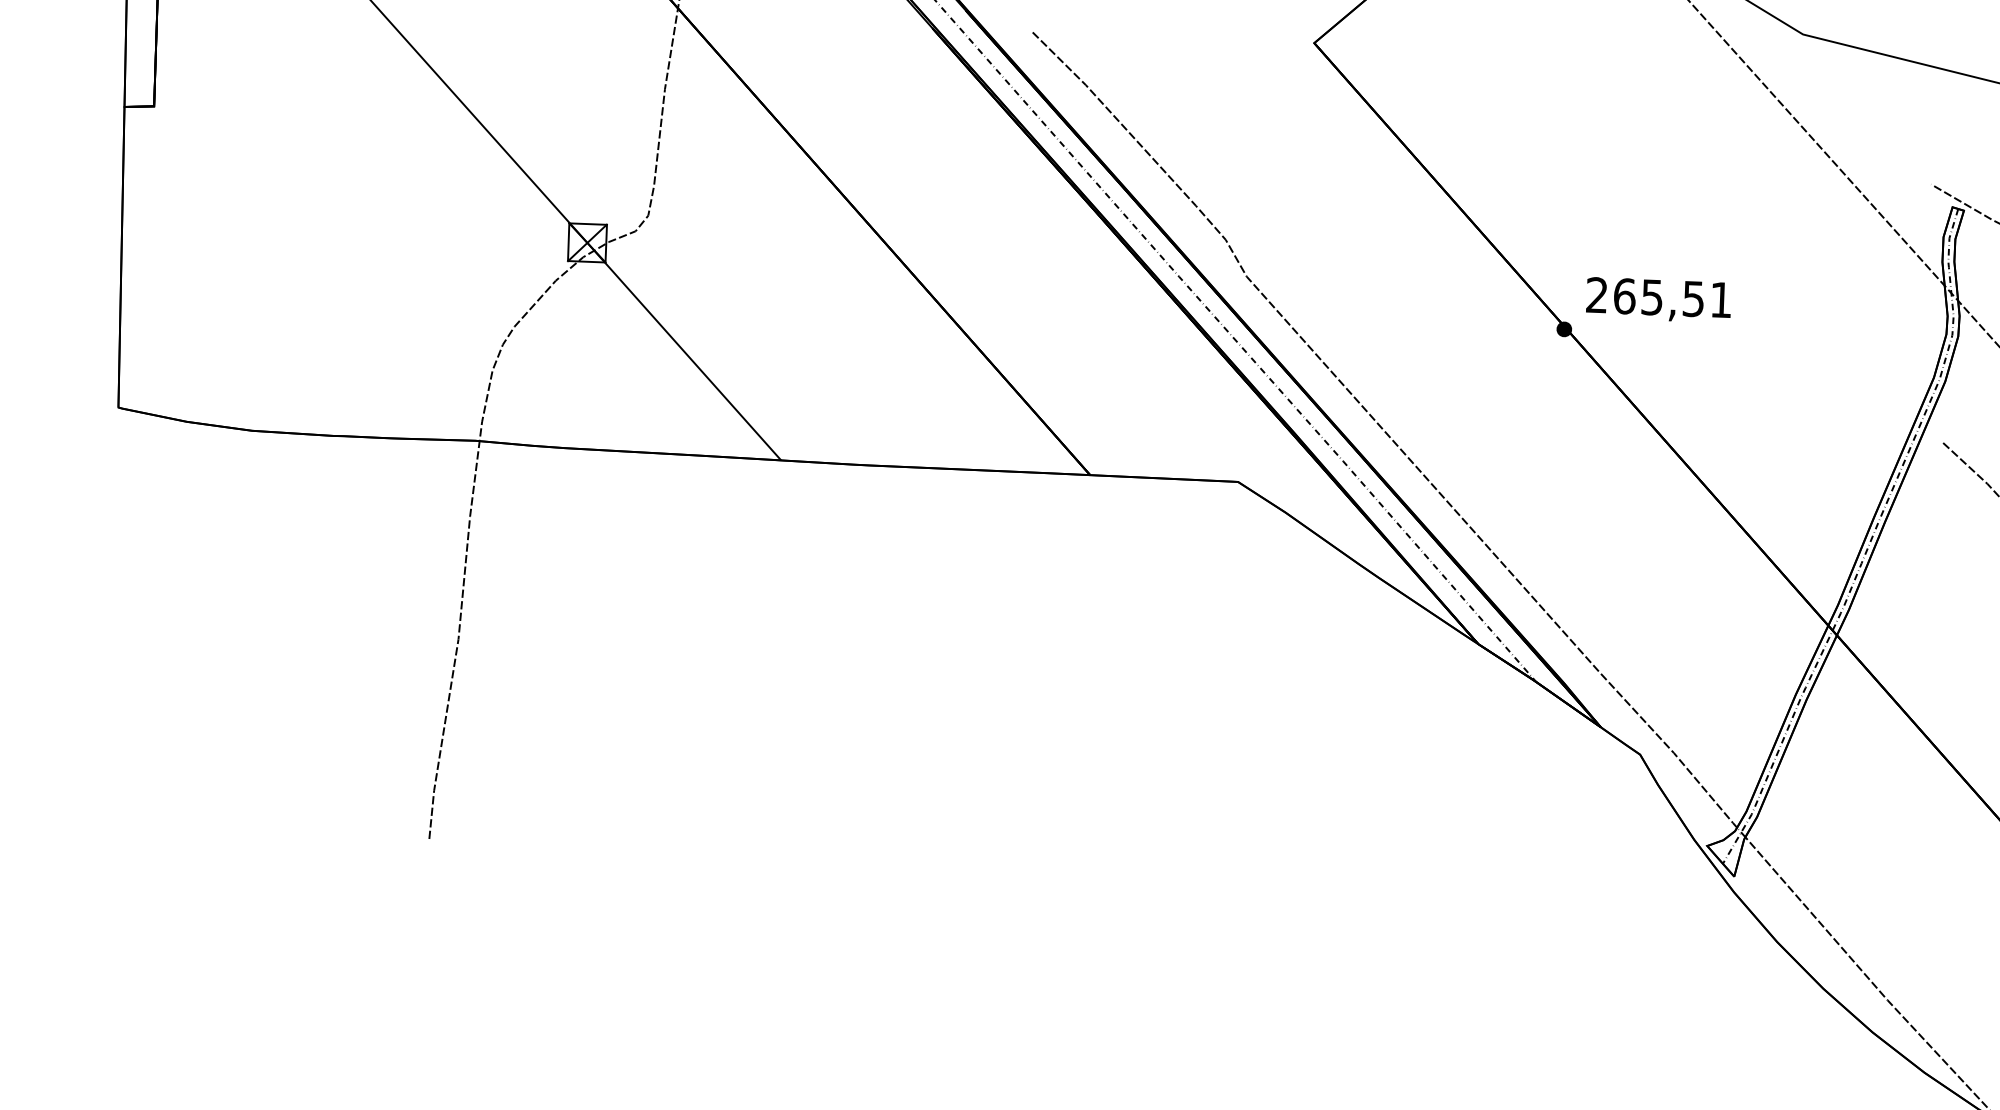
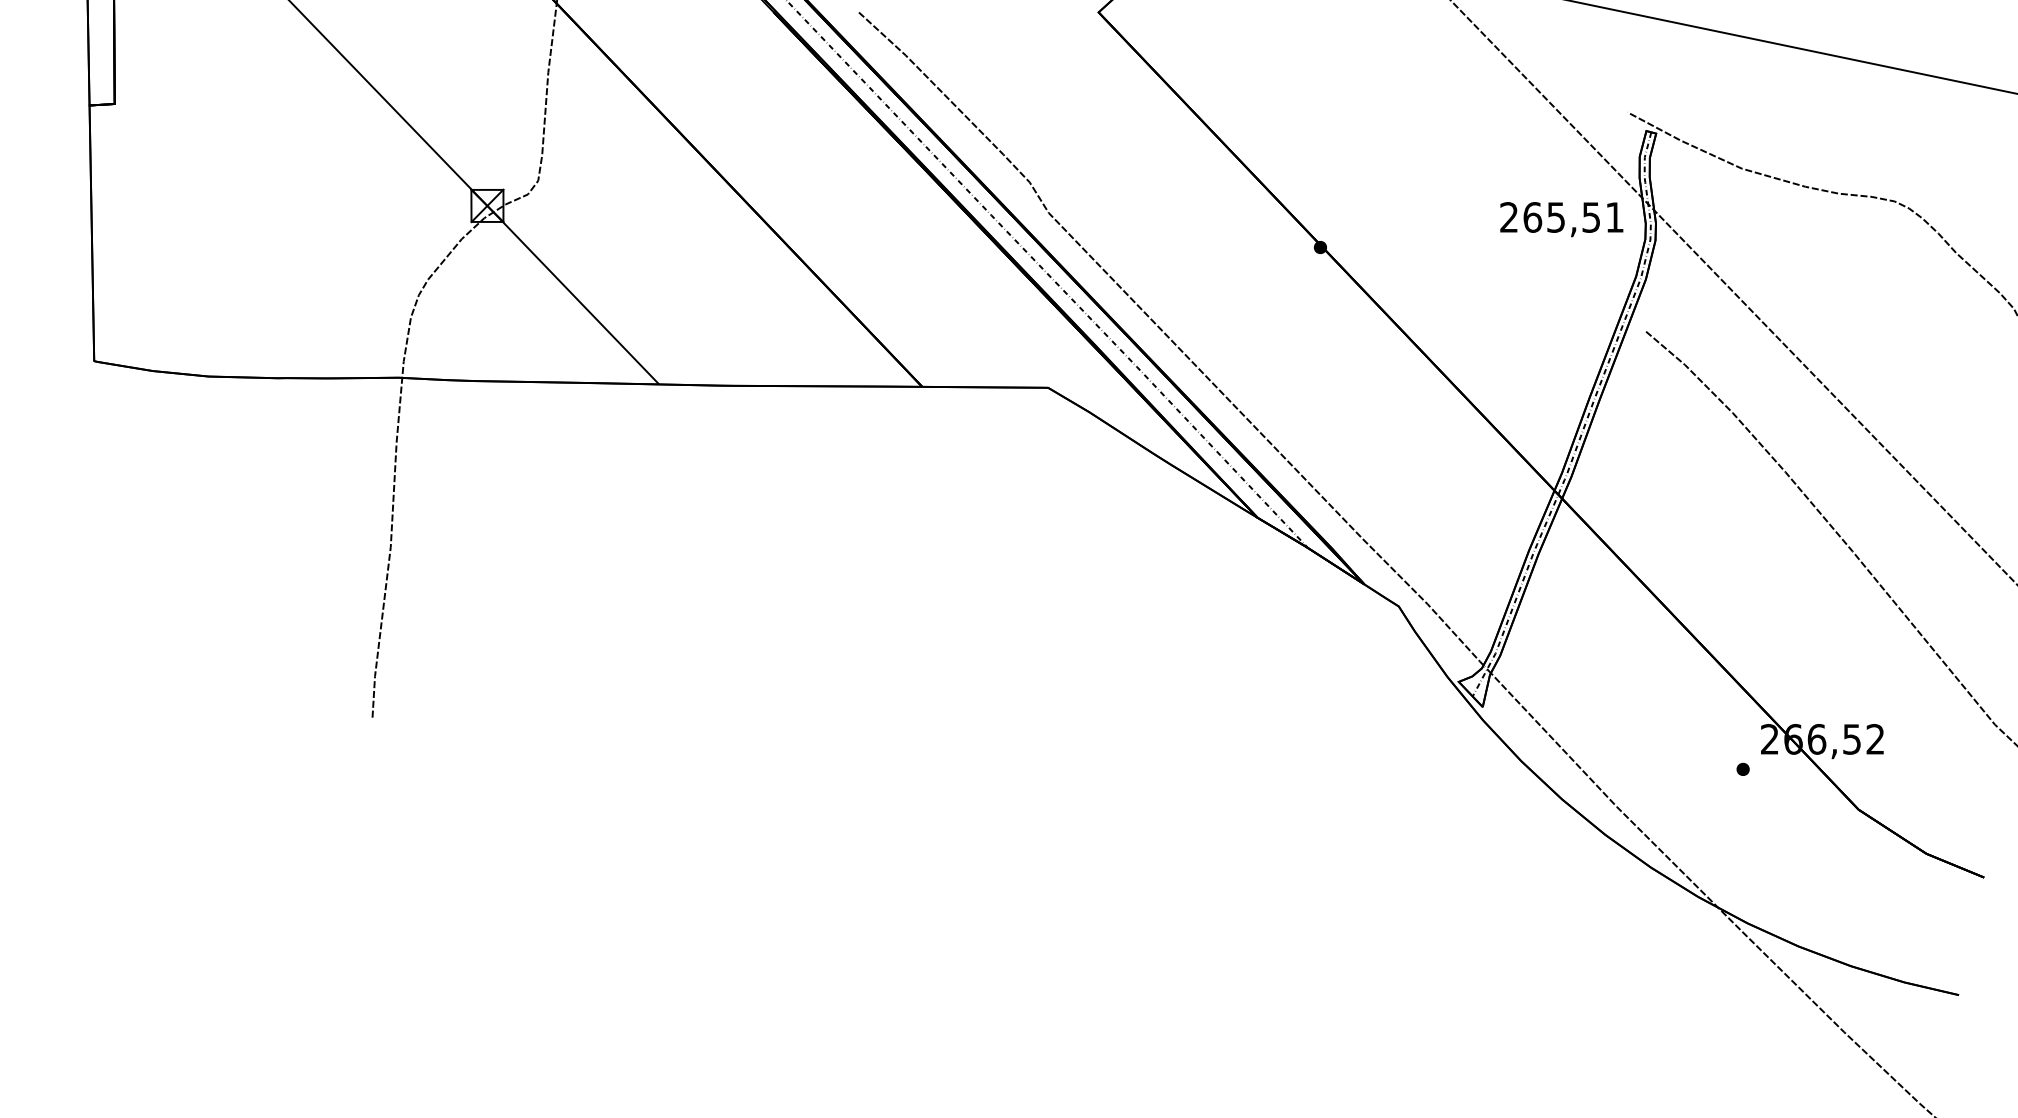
text: (1658, 300) -> (1561, 219), moved

